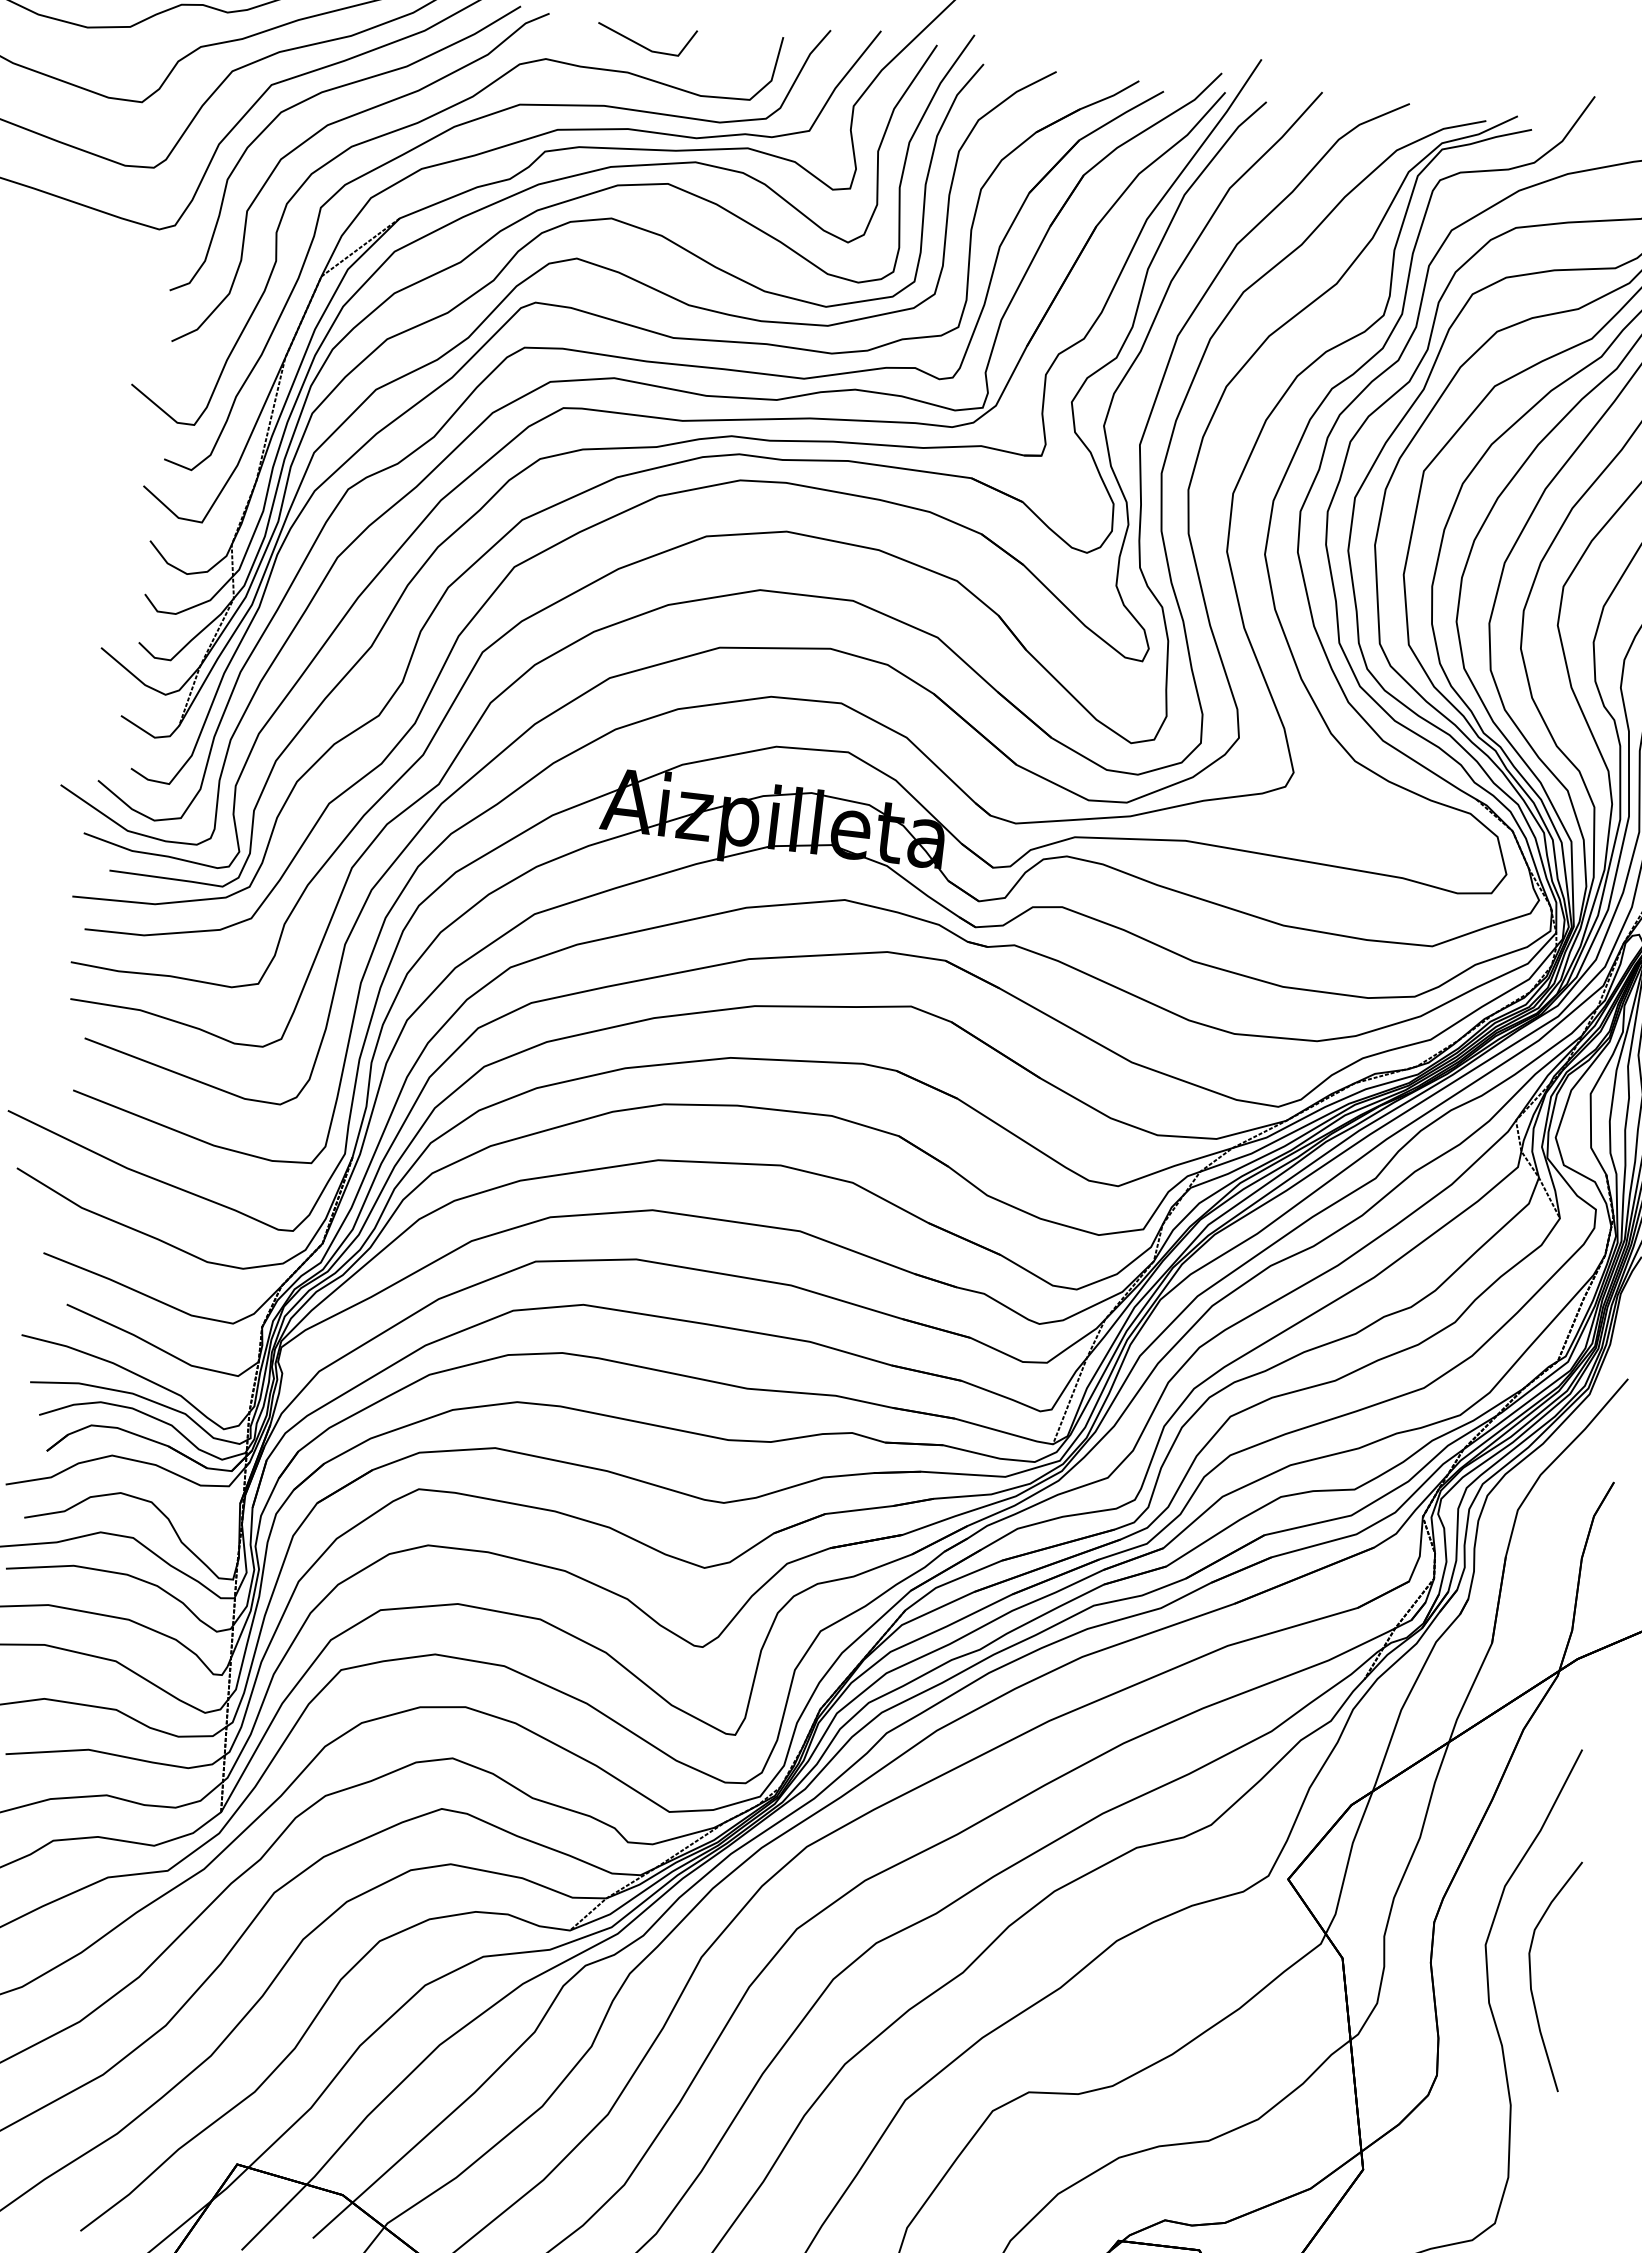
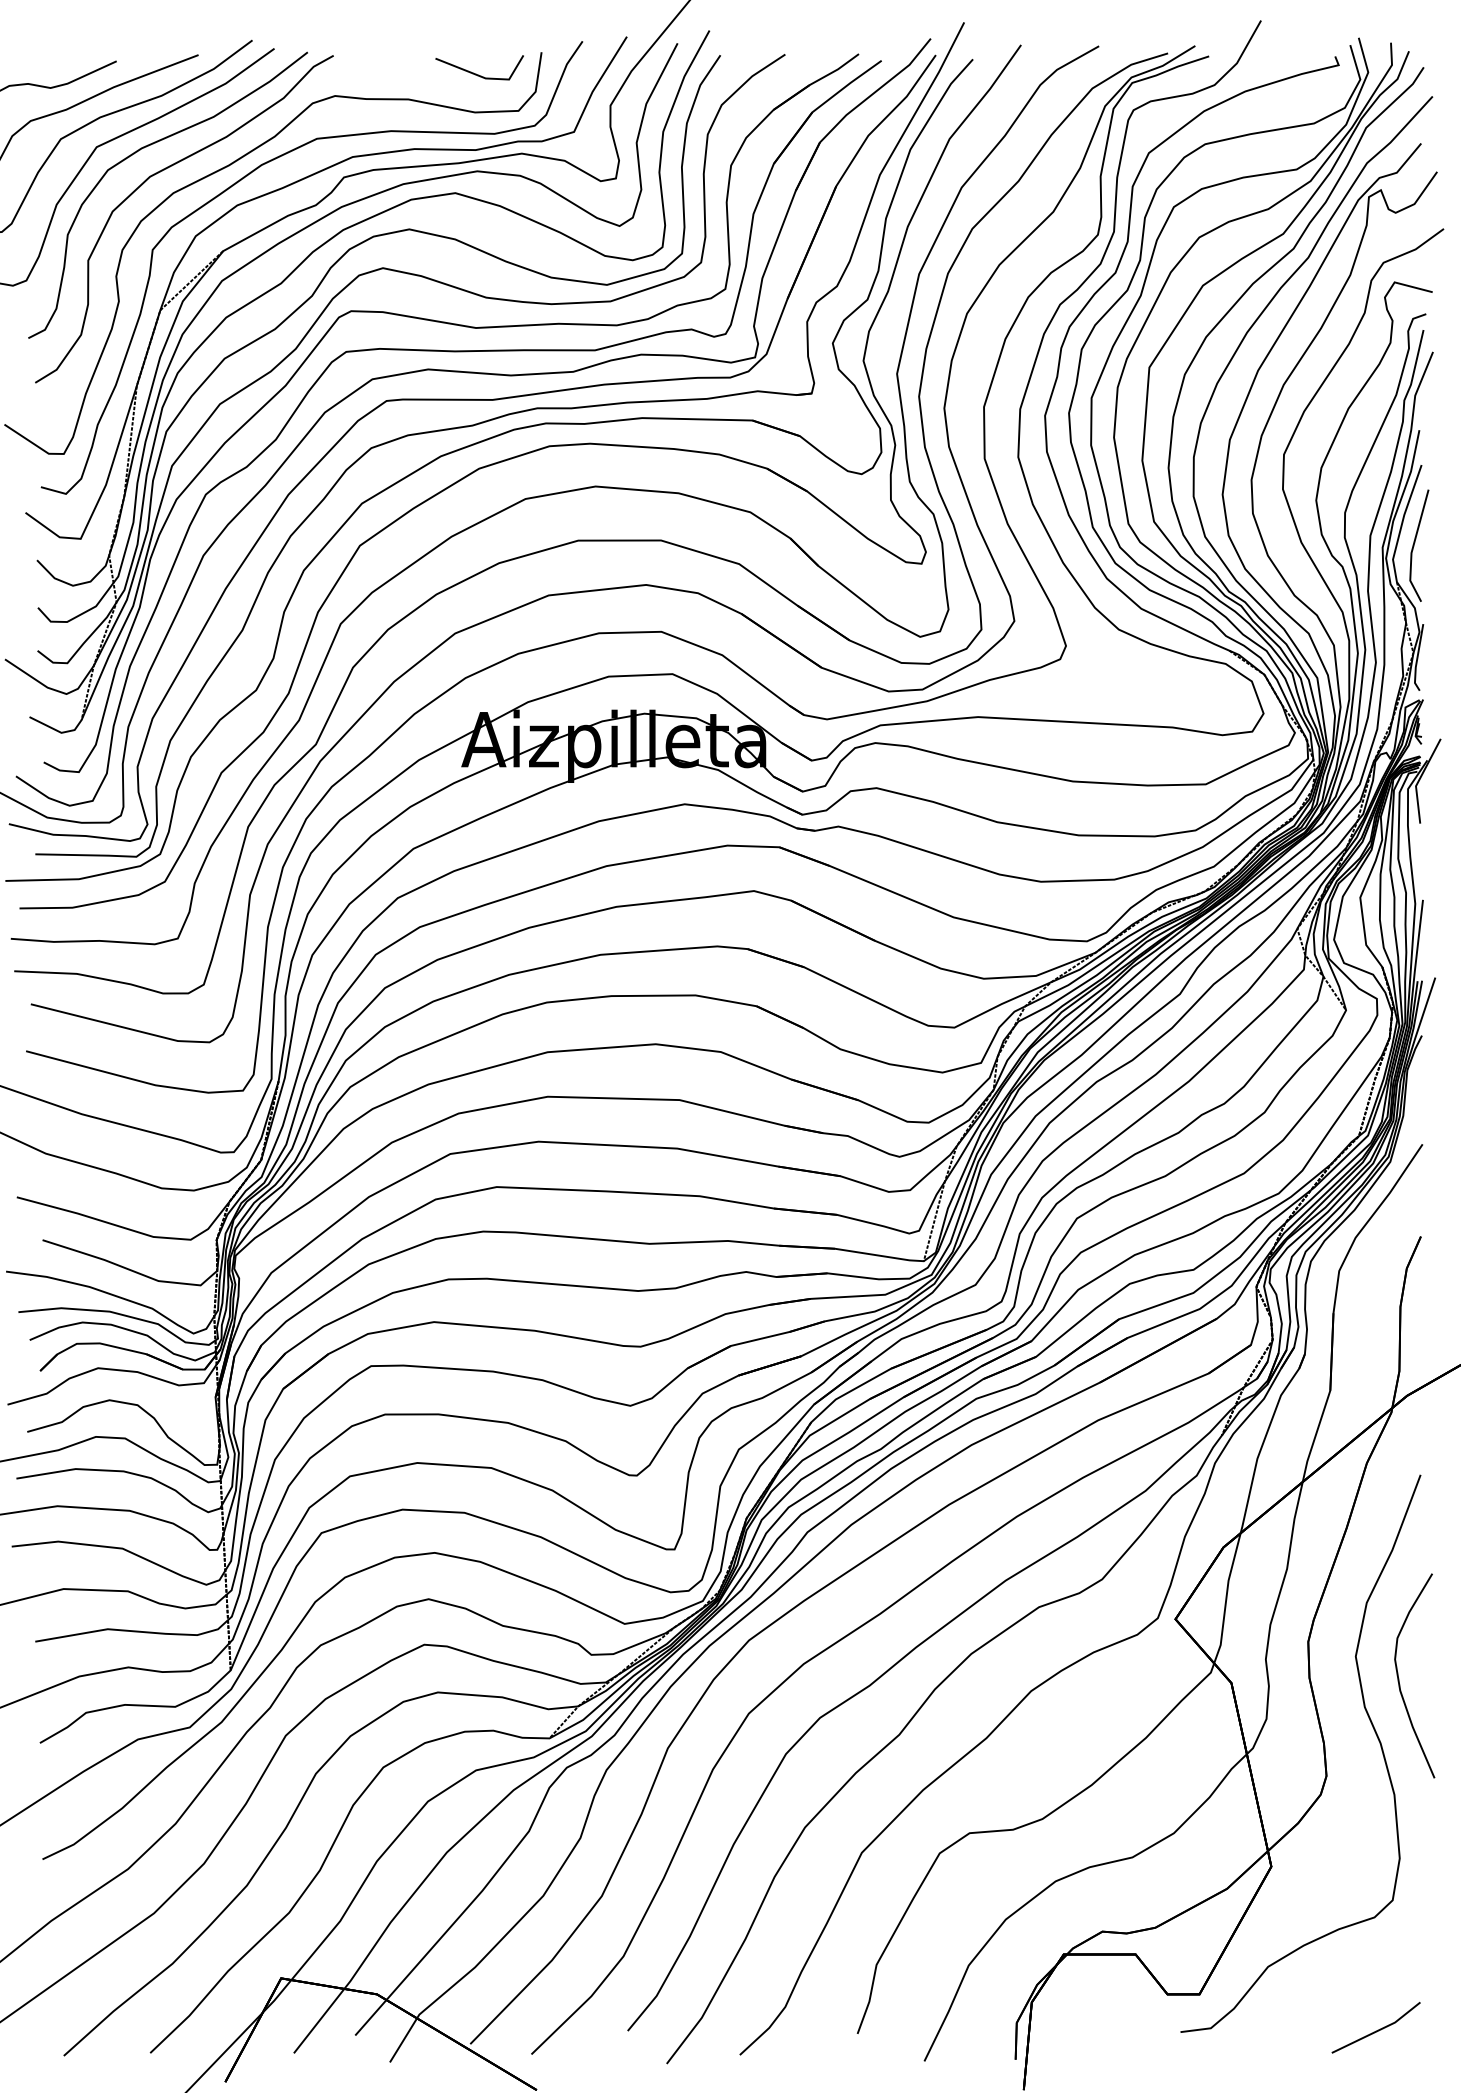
line: (642, 44) -> (476, 73), moved

